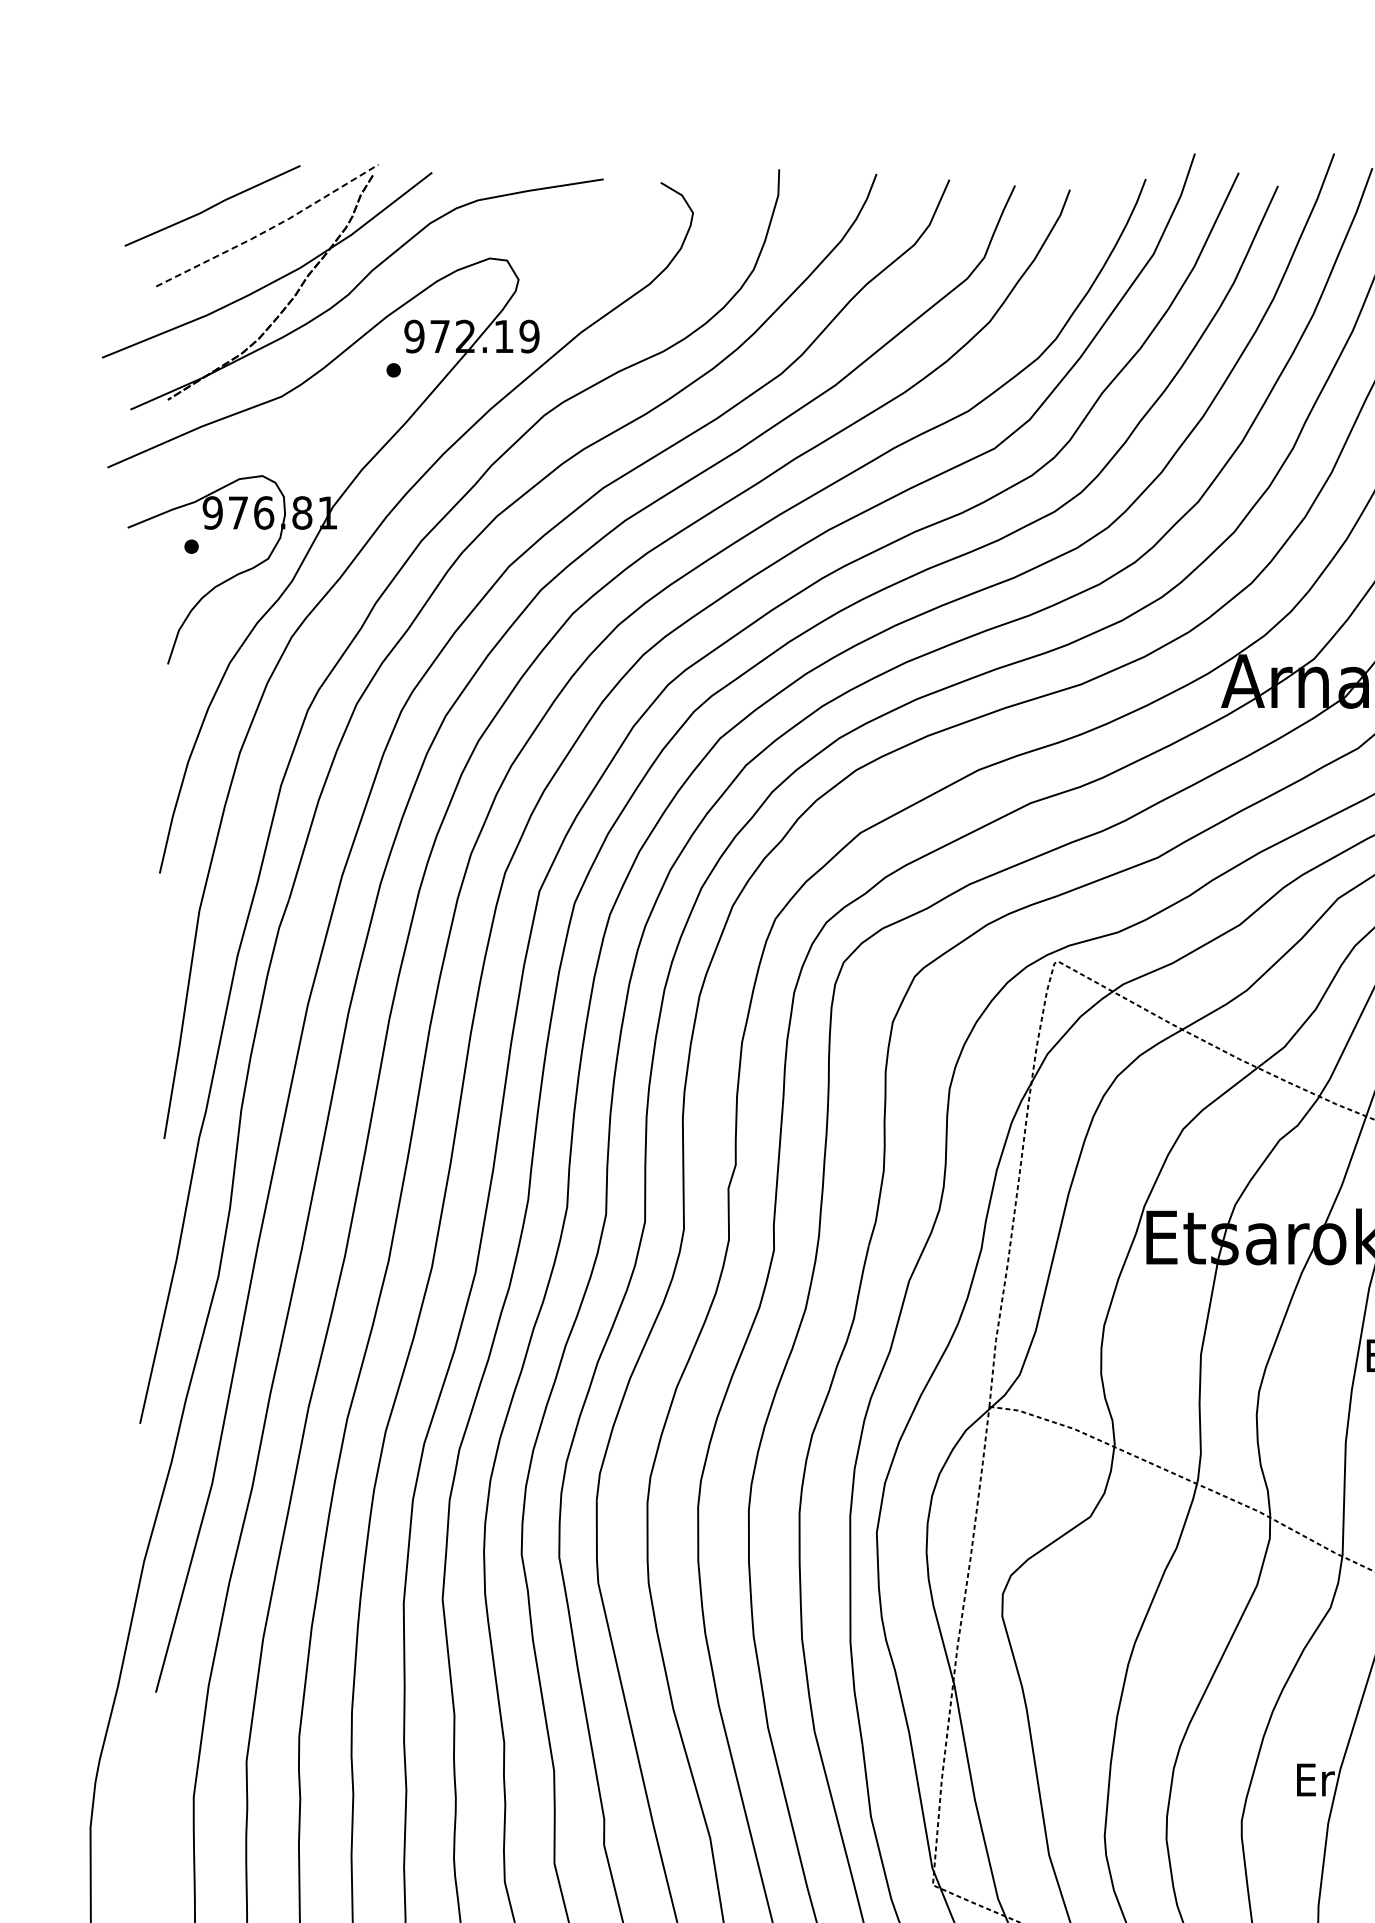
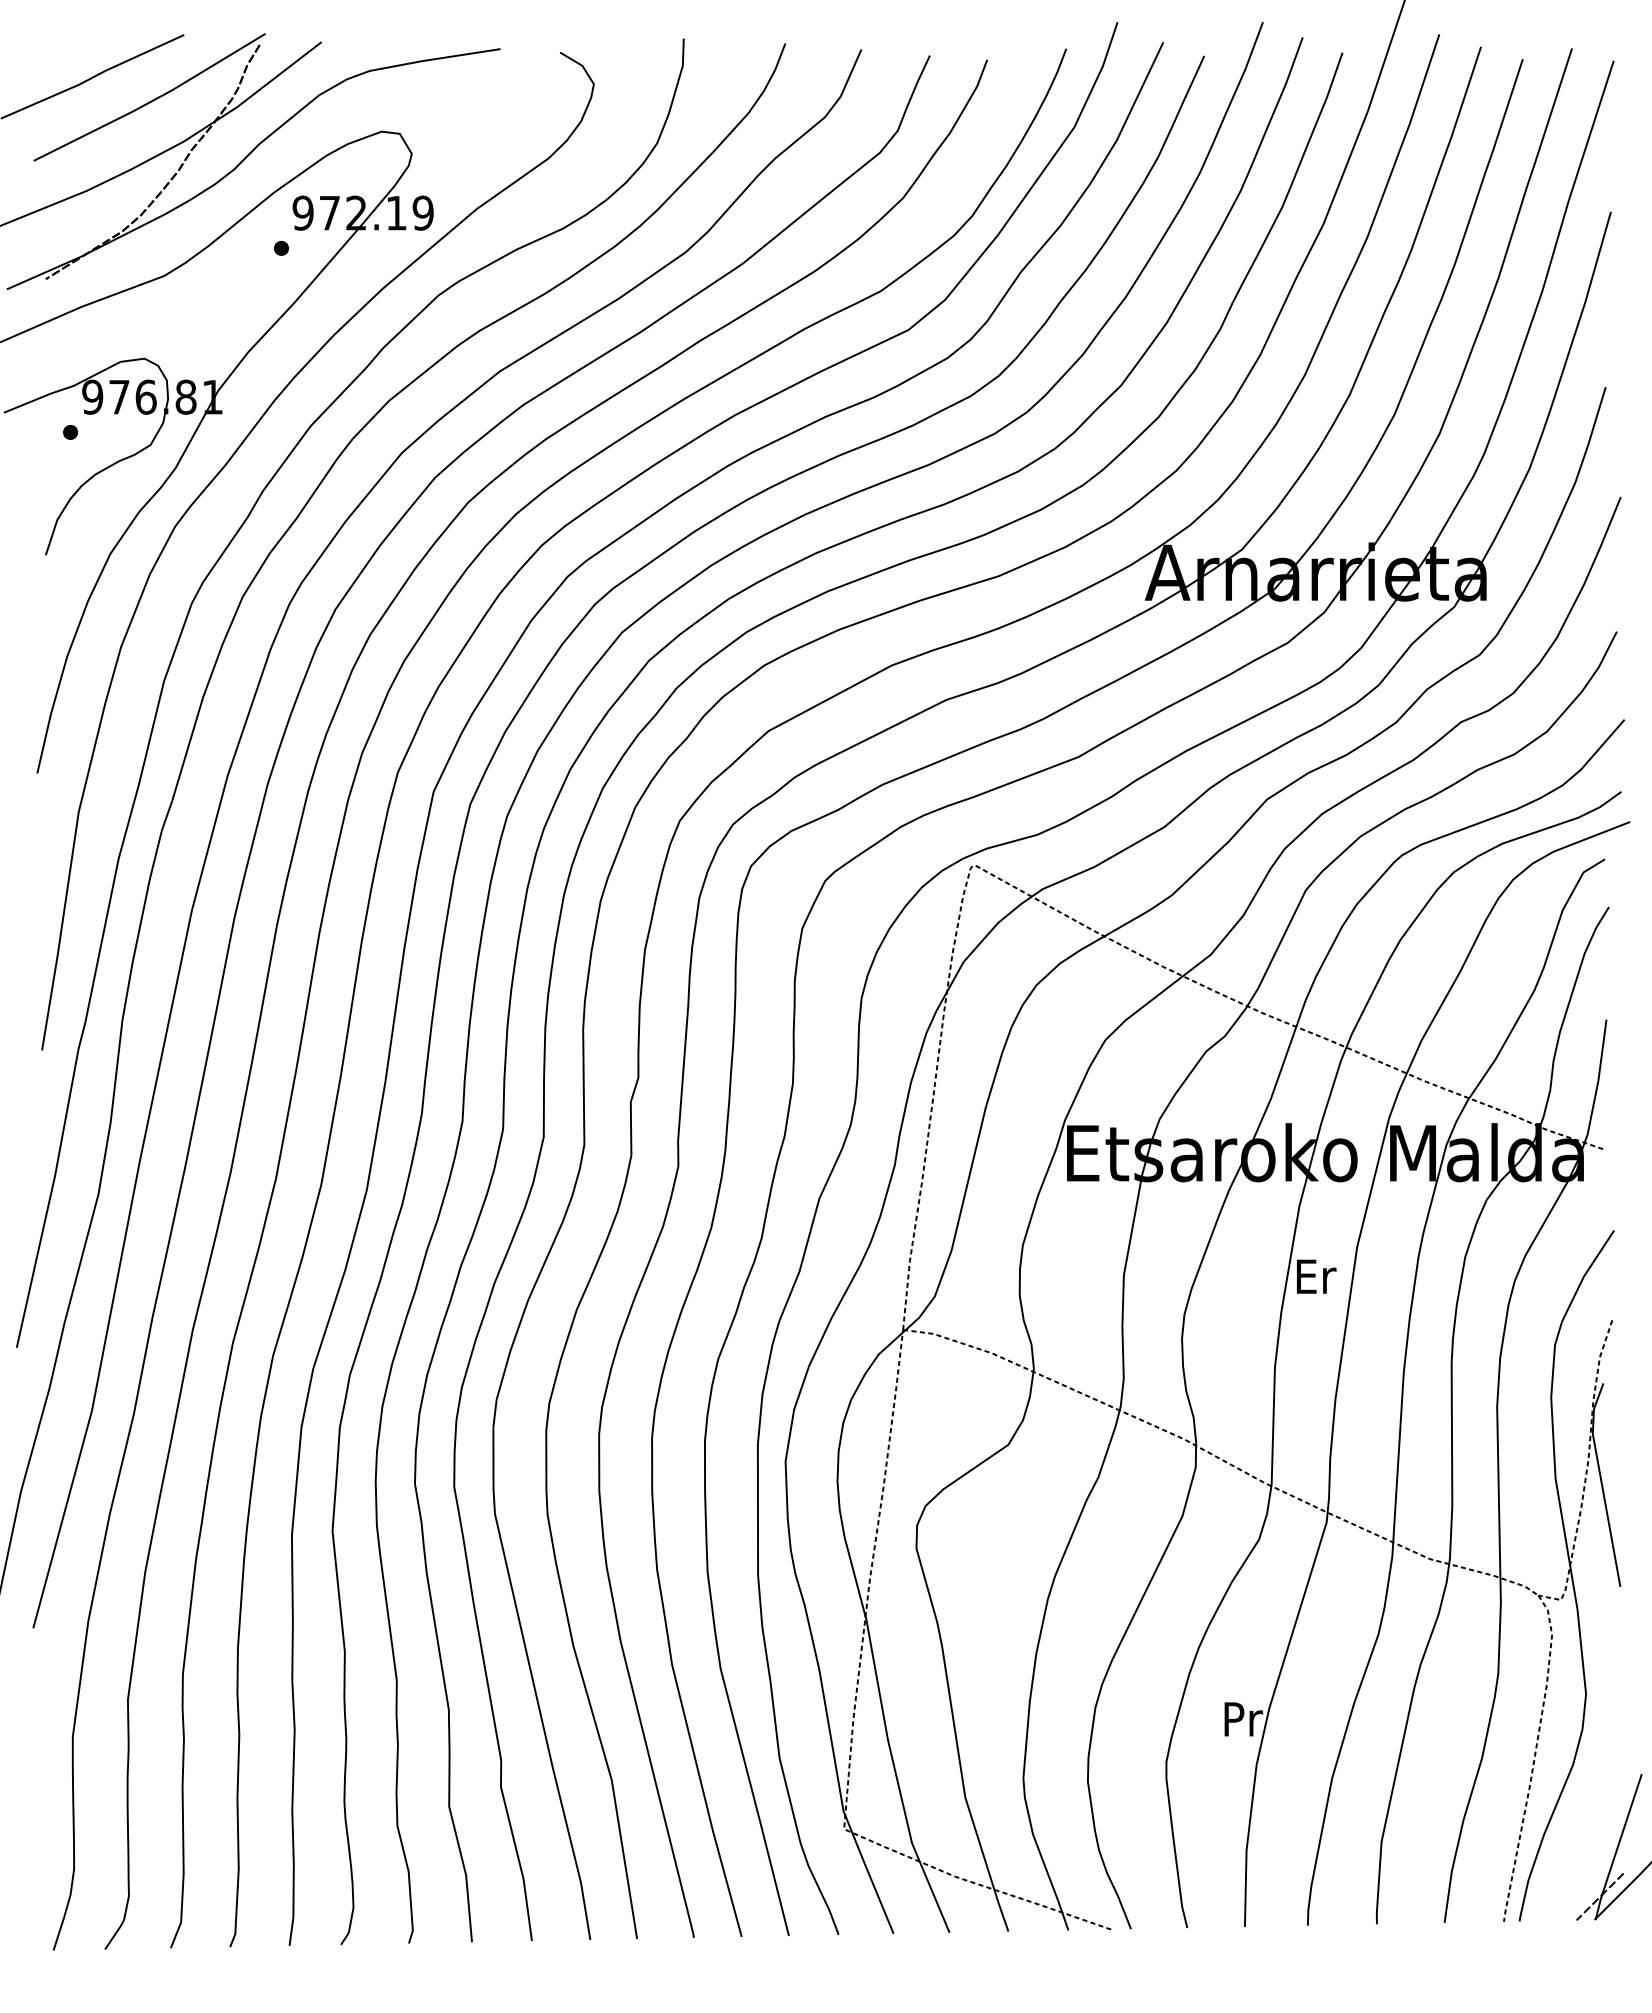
line: (269, 229) -> (151, 101), dashed -> solid
text: (1315, 1780) -> (1243, 1719), Er -> Pr

